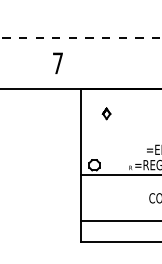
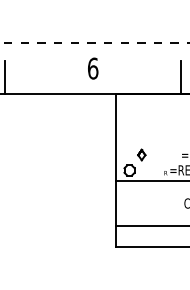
text: (58, 63) -> (93, 68), 7 -> 6
line: (146, 72) -> (181, 77), added
part: (106, 113) -> (141, 154), moved

